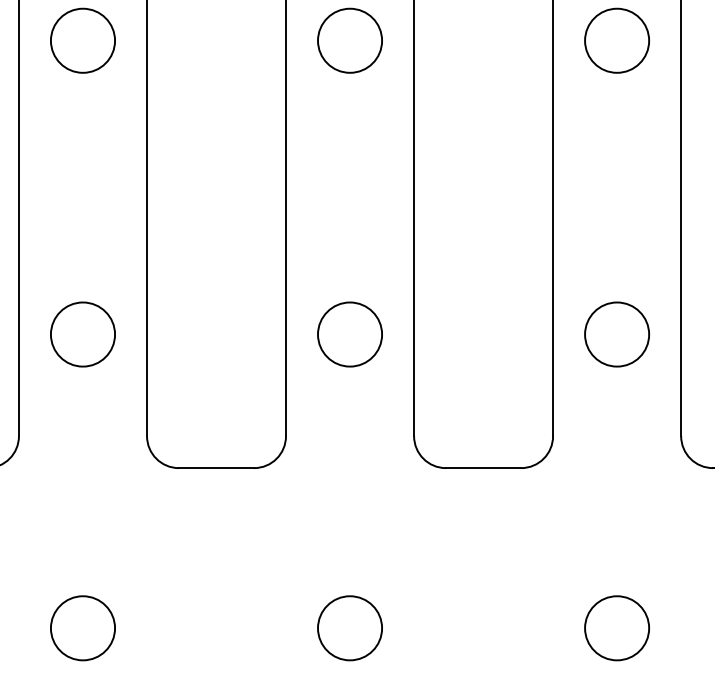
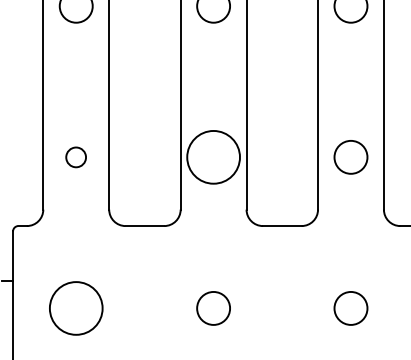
circle: (349, 332) -> (213, 156), size x1.6
circle: (81, 334) -> (75, 157), size x0.6
circle: (81, 626) -> (75, 307), size x1.6

